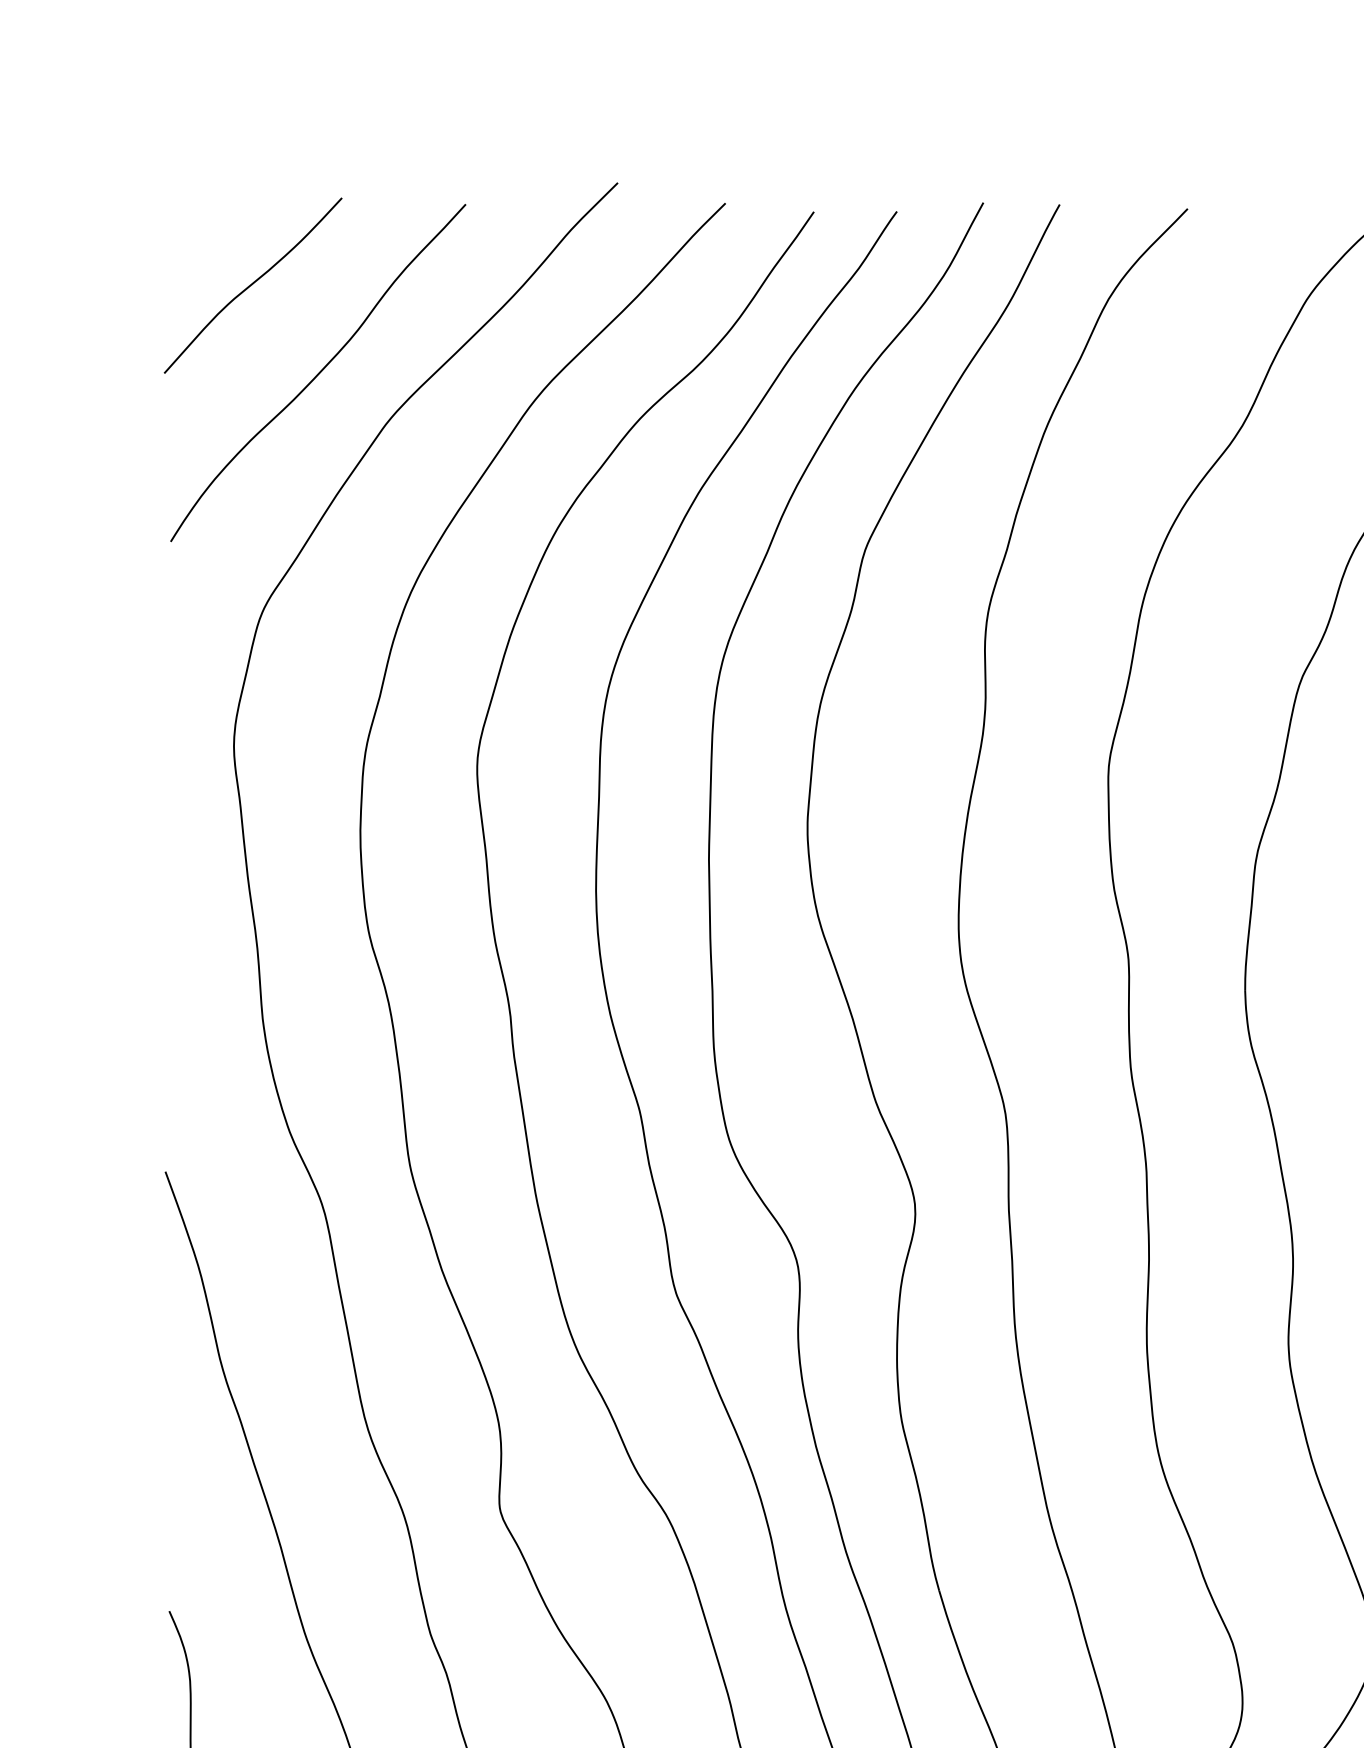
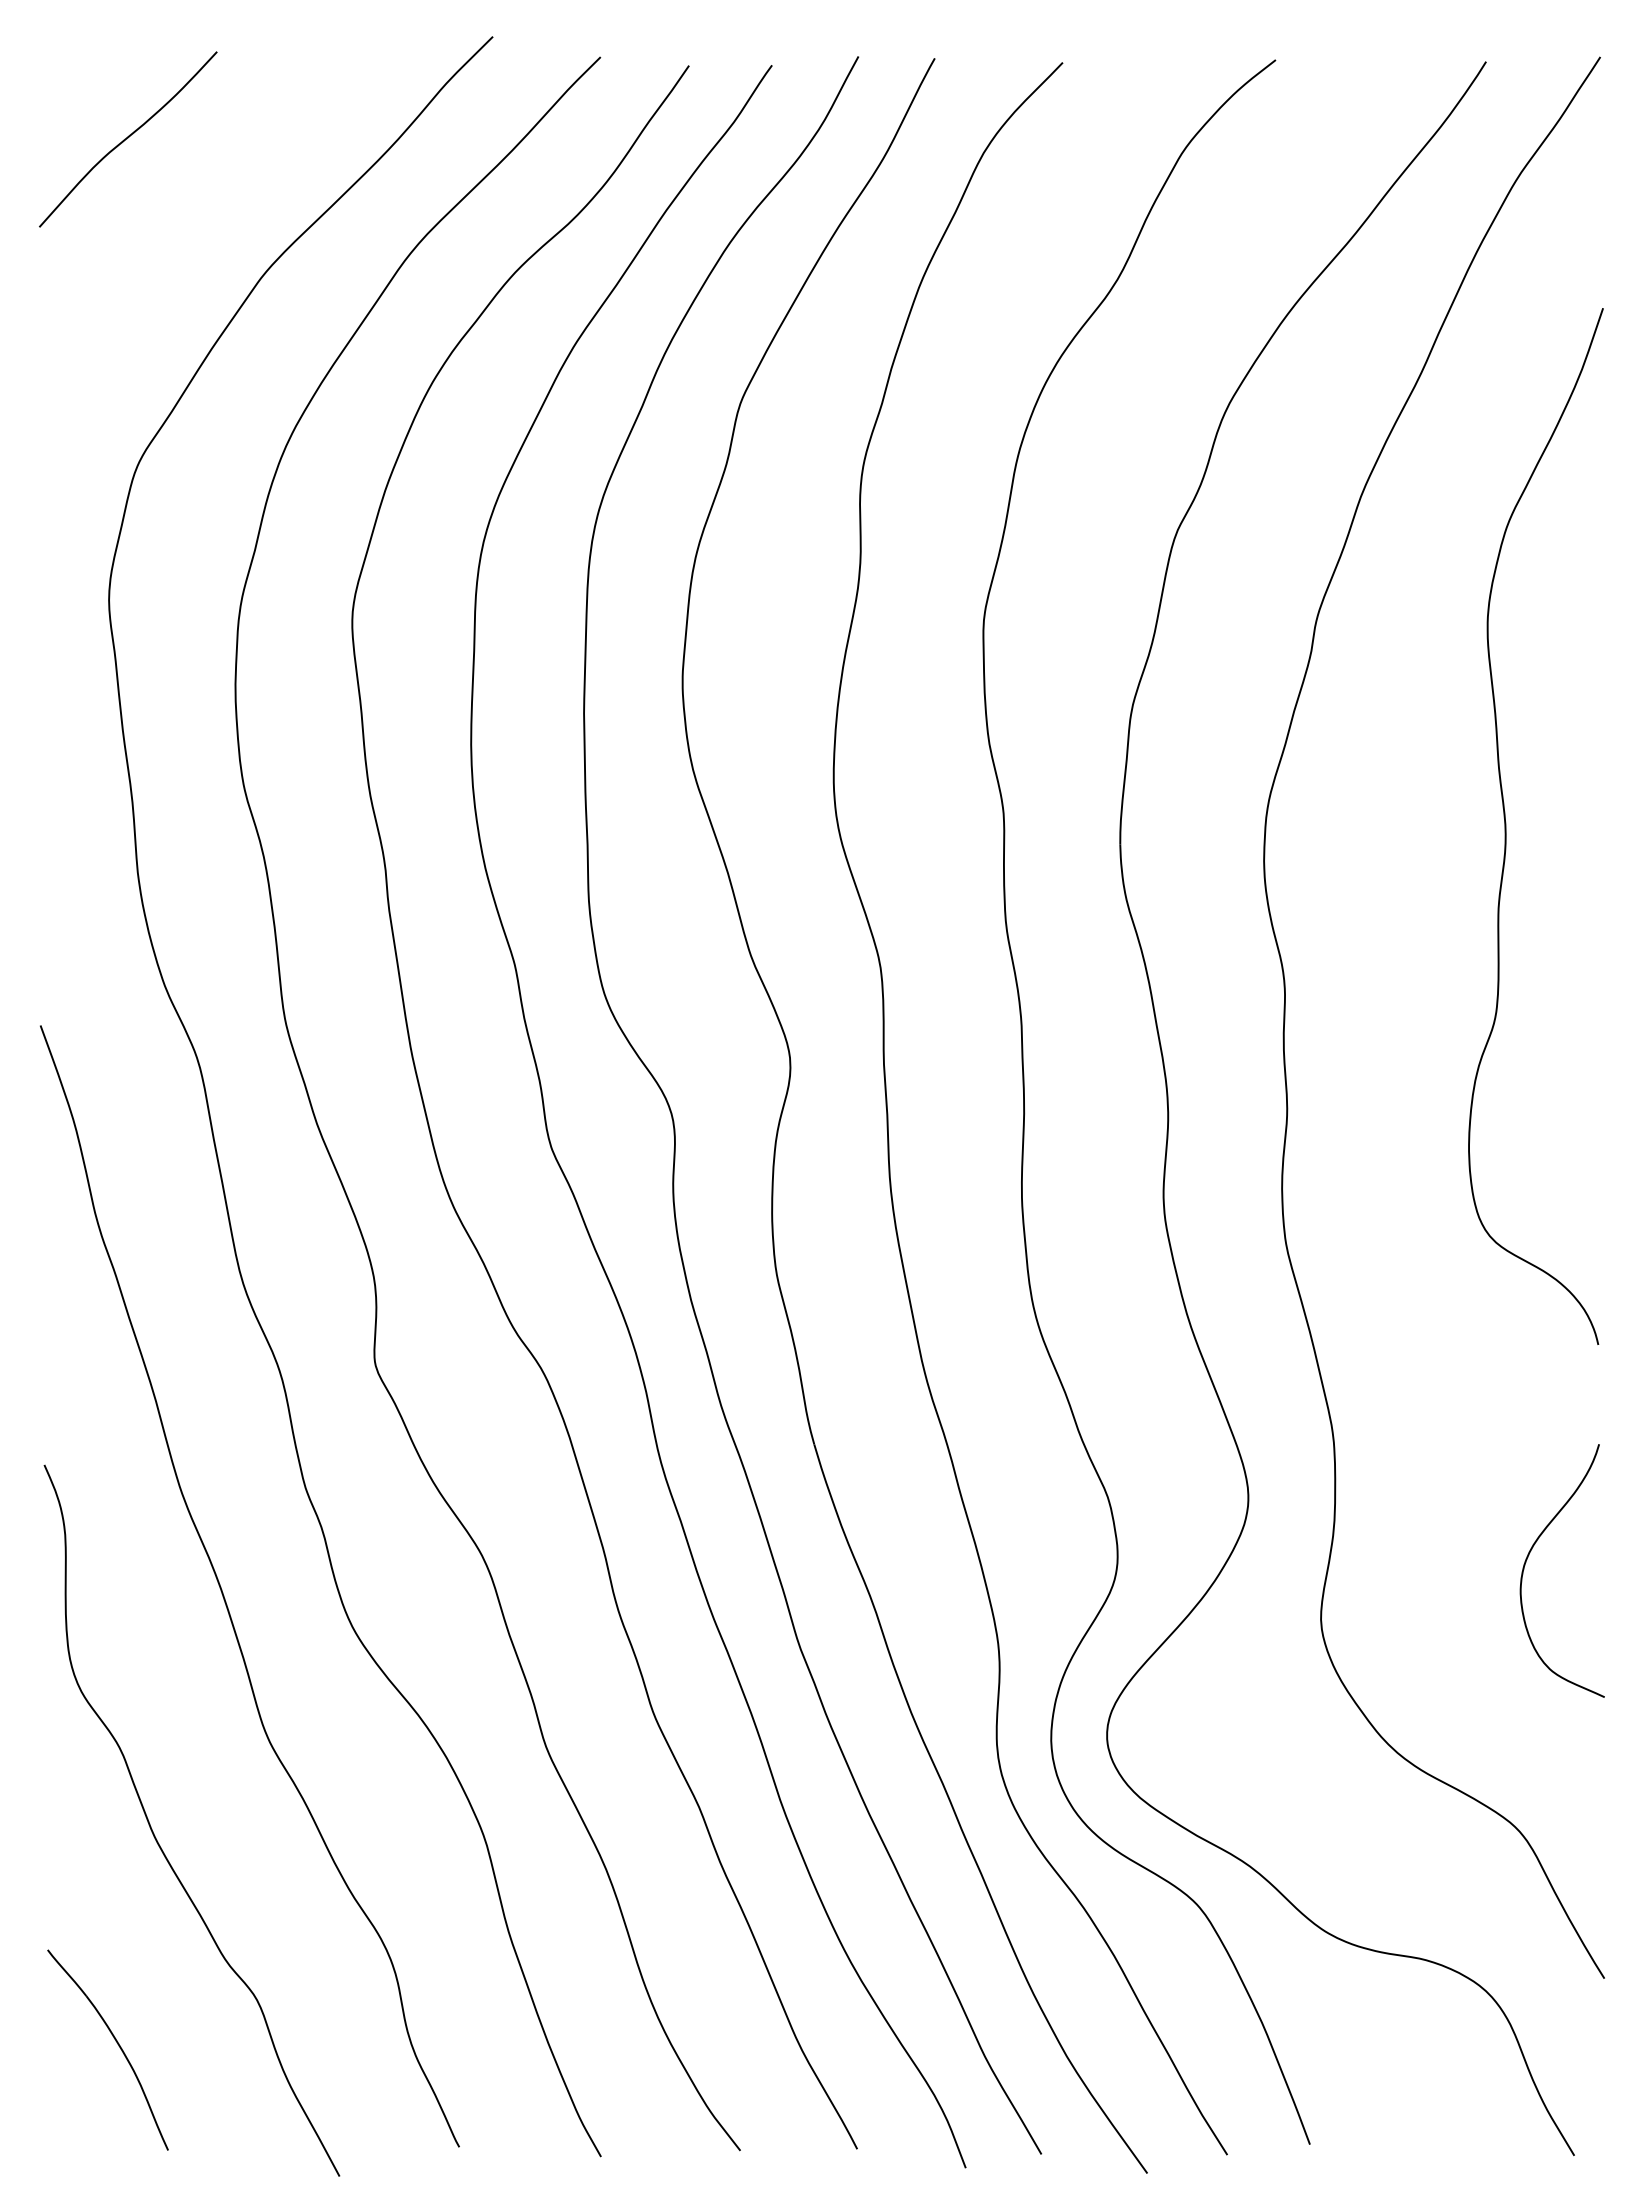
curve: (318, 372) -> (193, 226), removed

